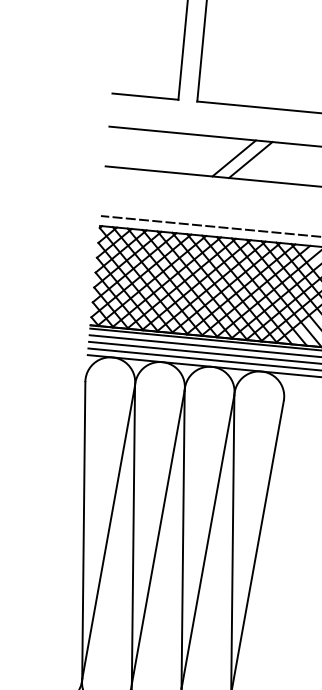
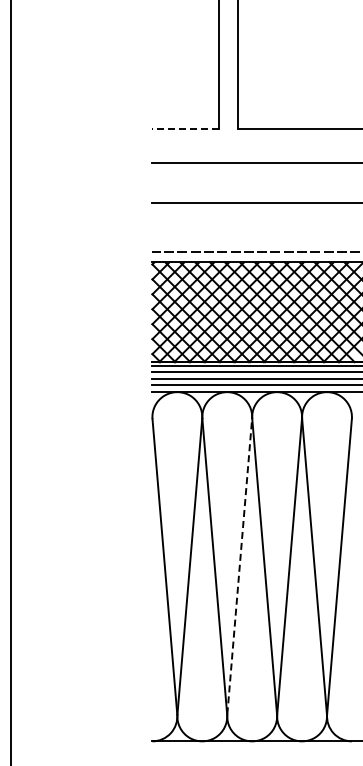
line: (144, 96) -> (184, 129), solid -> dashed
line: (234, 158) -> (279, 182), removed
line: (250, 159) -> (296, 182), removed
line: (158, 536) -> (239, 566), solid -> dashed

